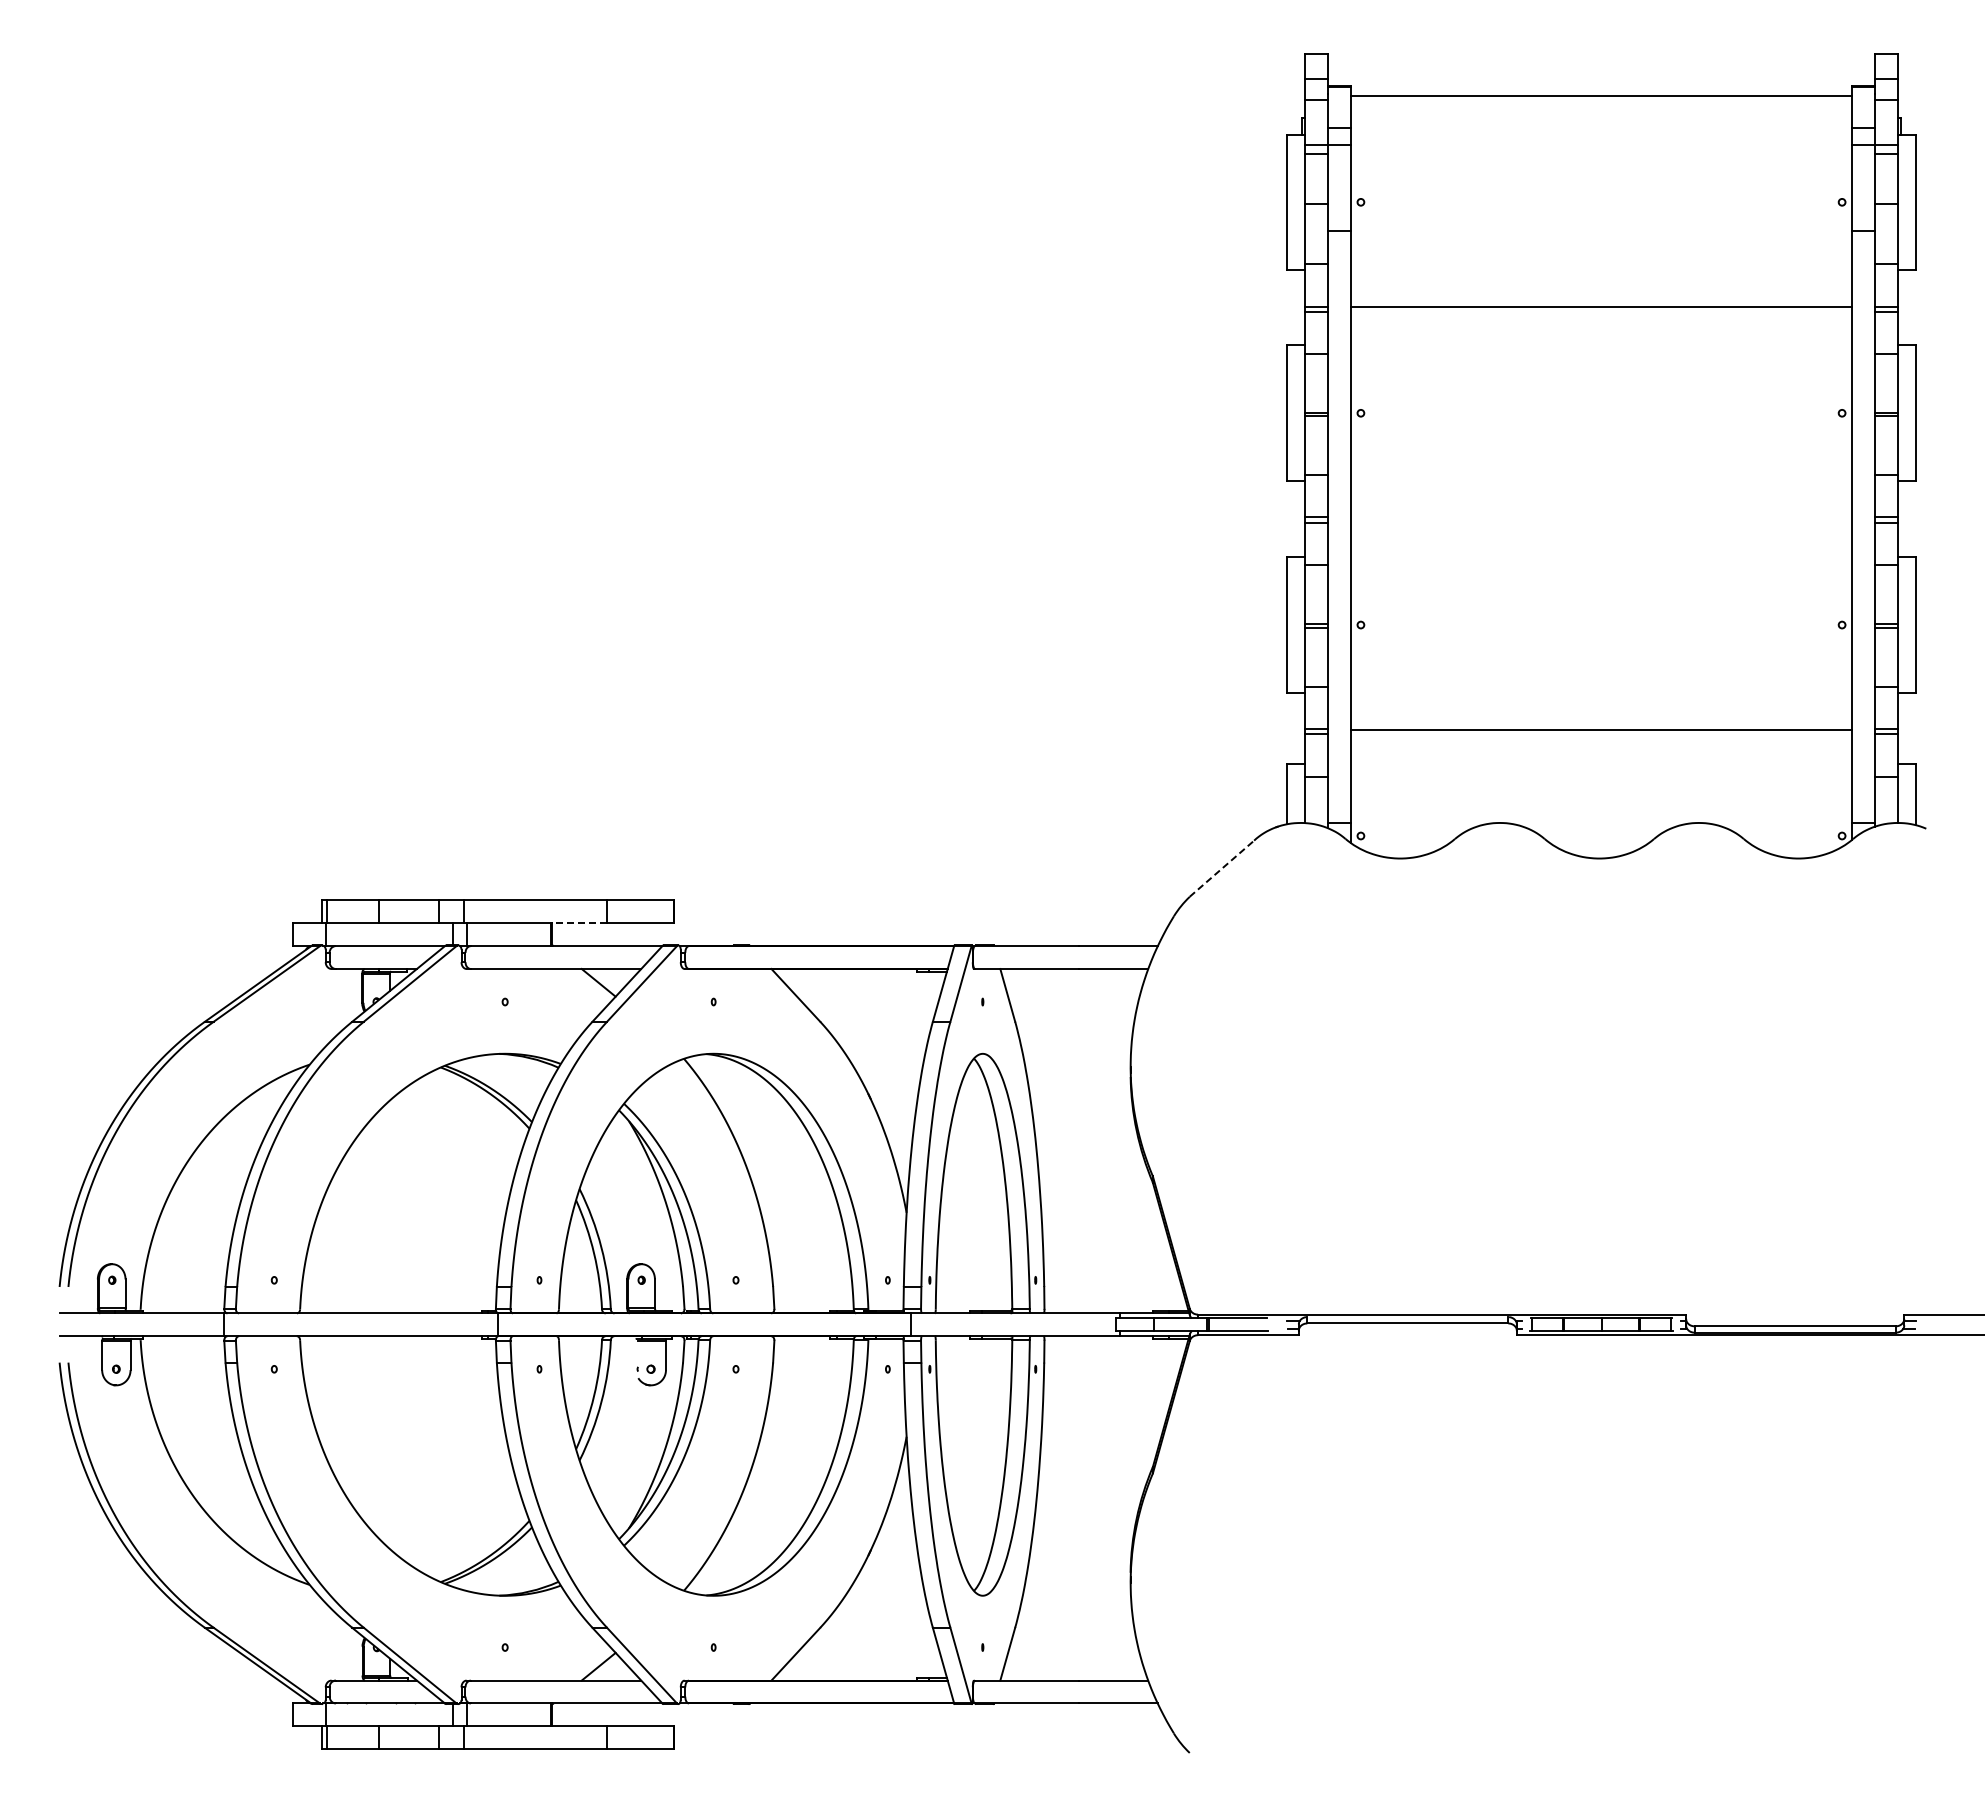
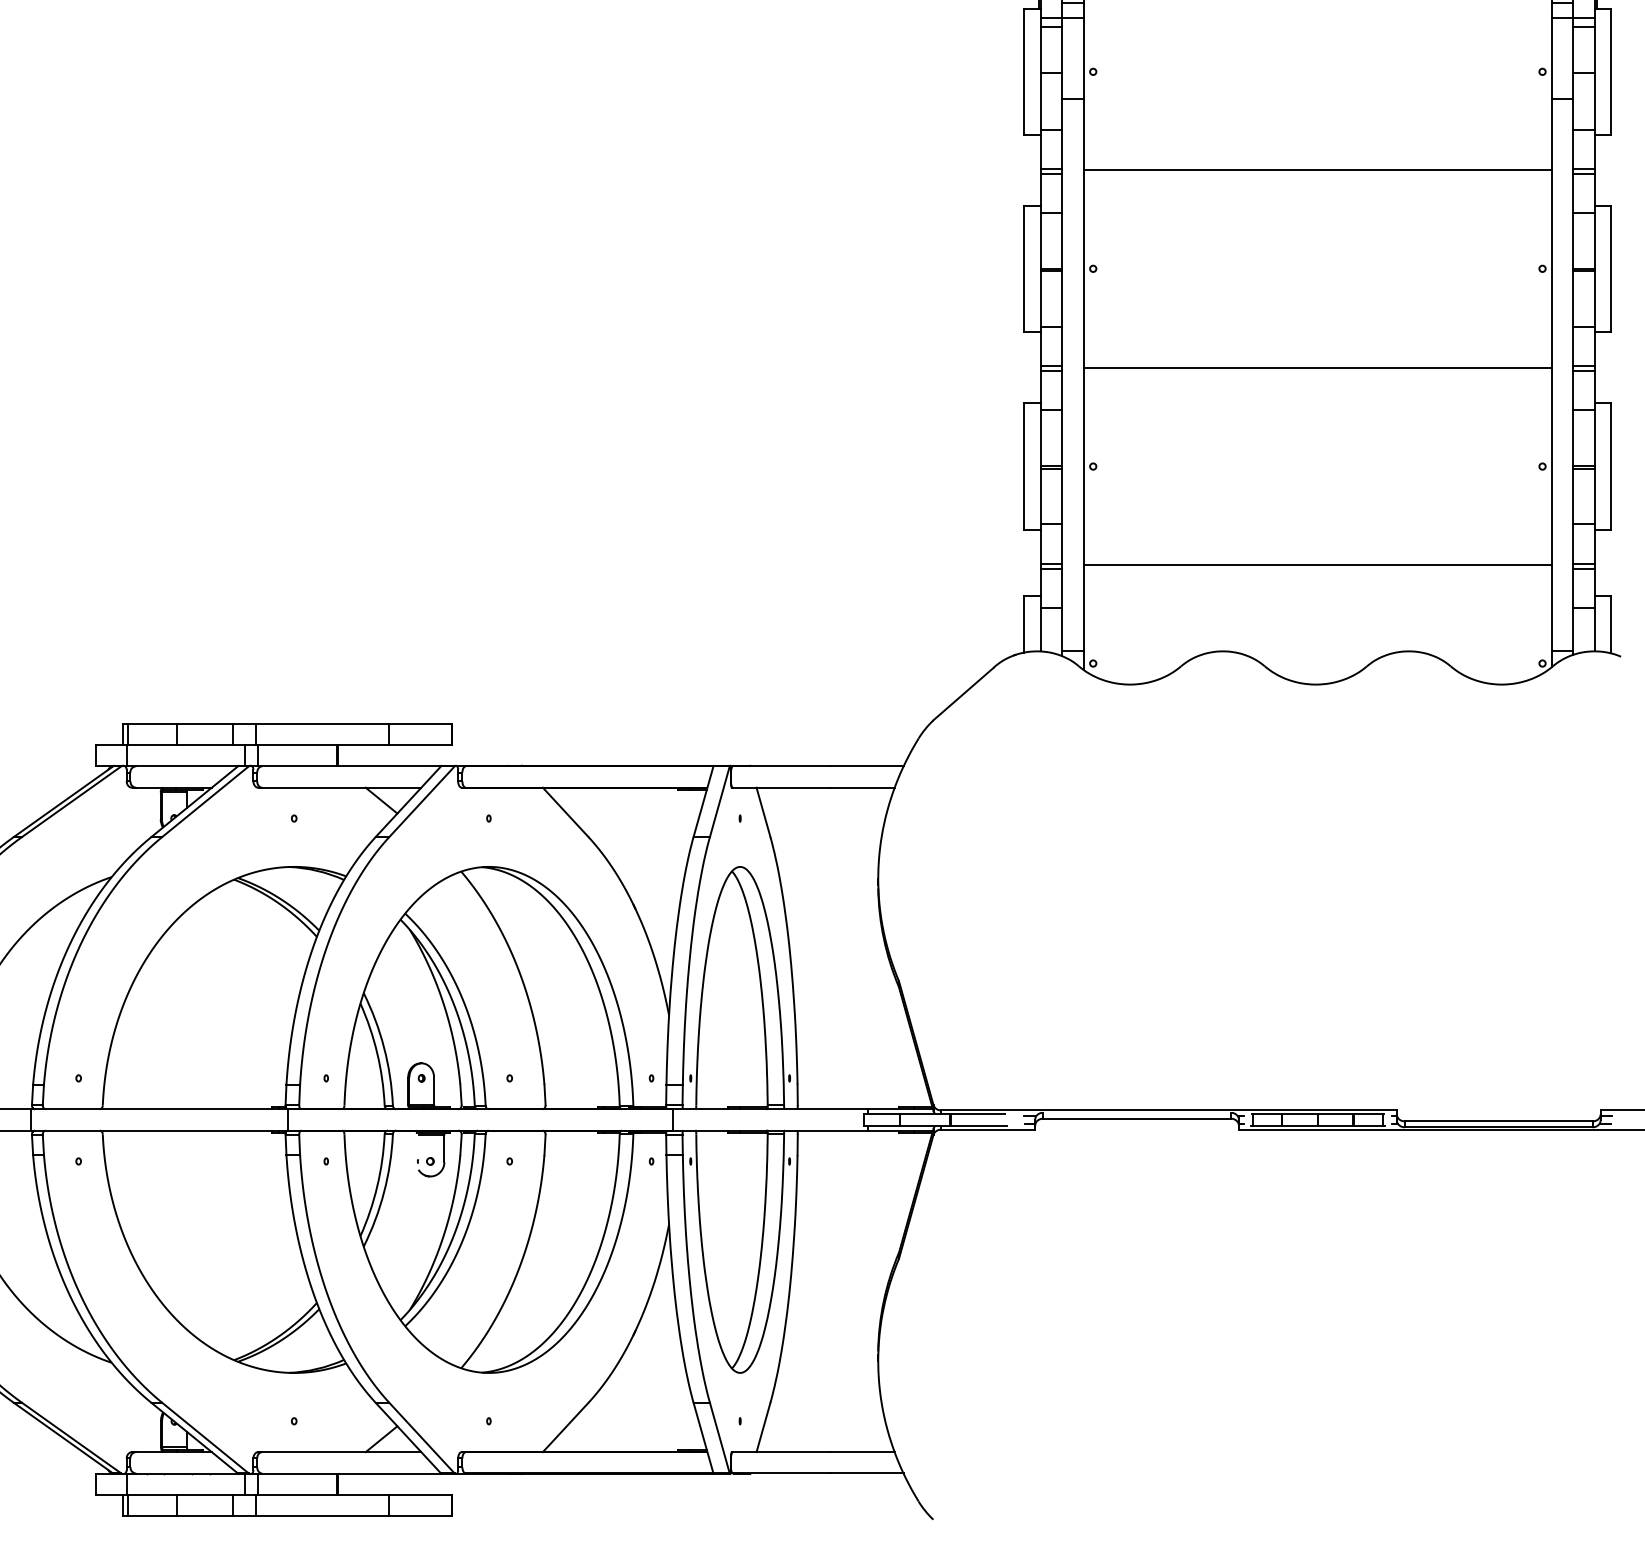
line: (1601, 519) -> (1317, 368), added
line: (1221, 868) -> (963, 693), dashed -> solid
line: (579, 923) -> (363, 745), dashed -> solid

